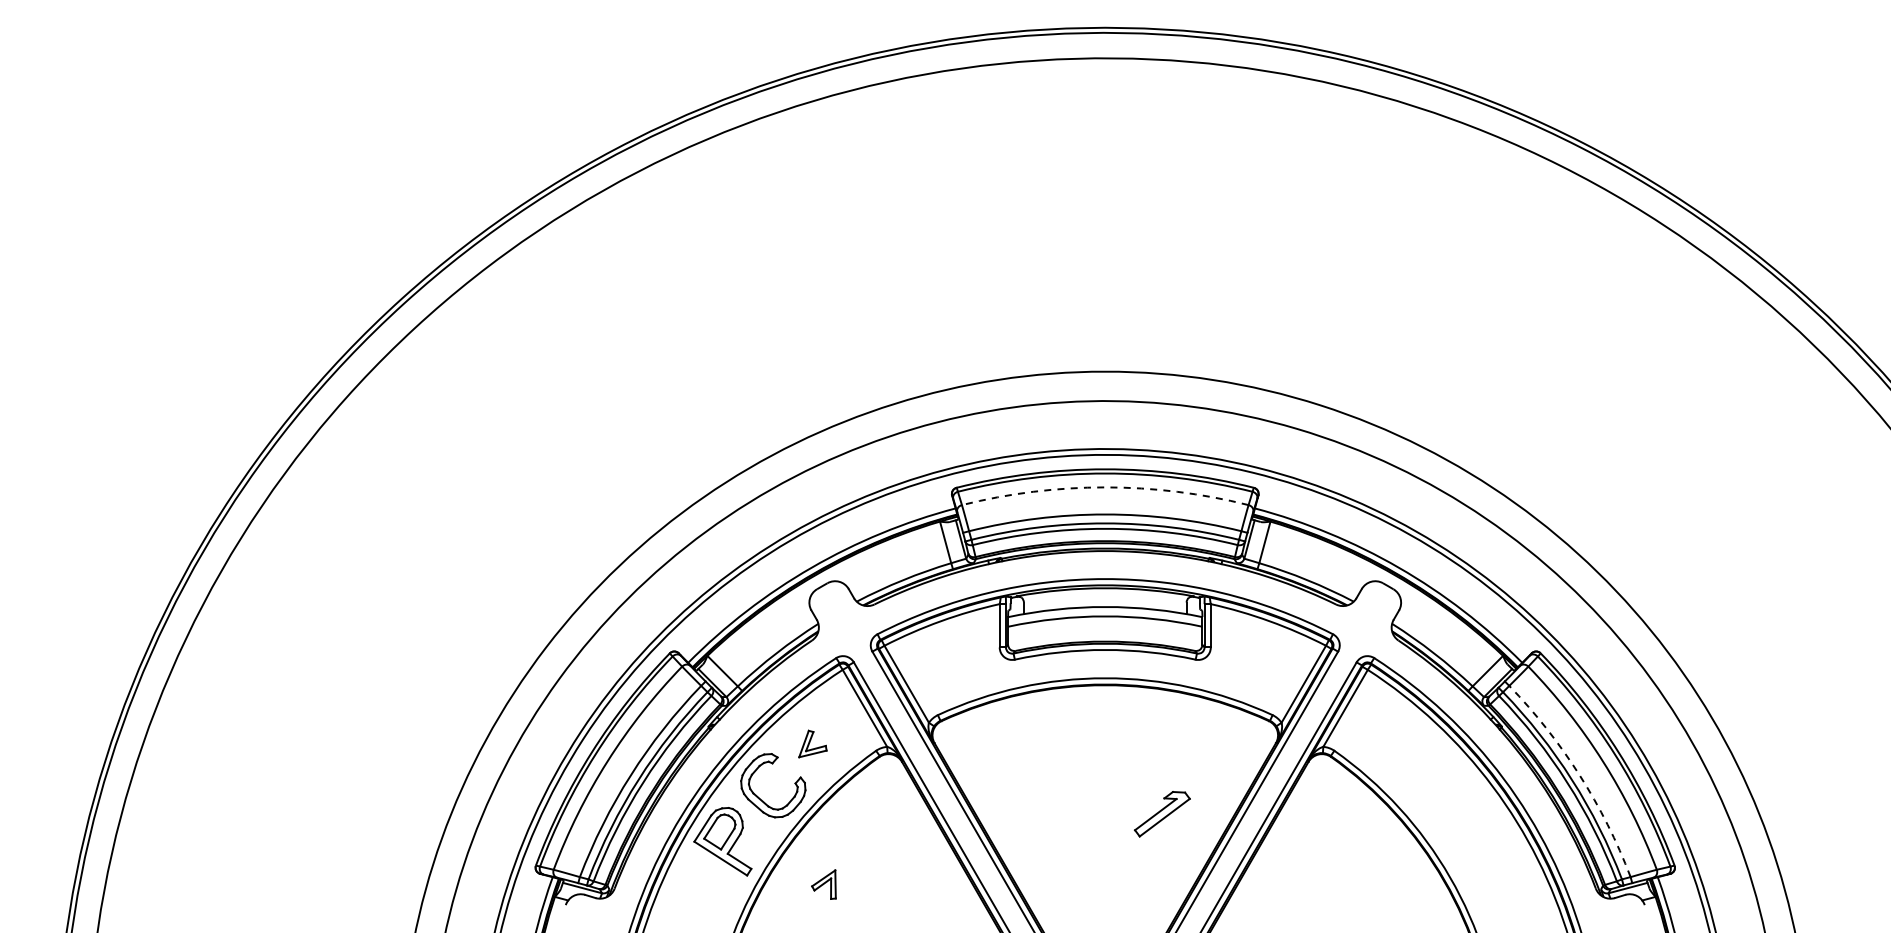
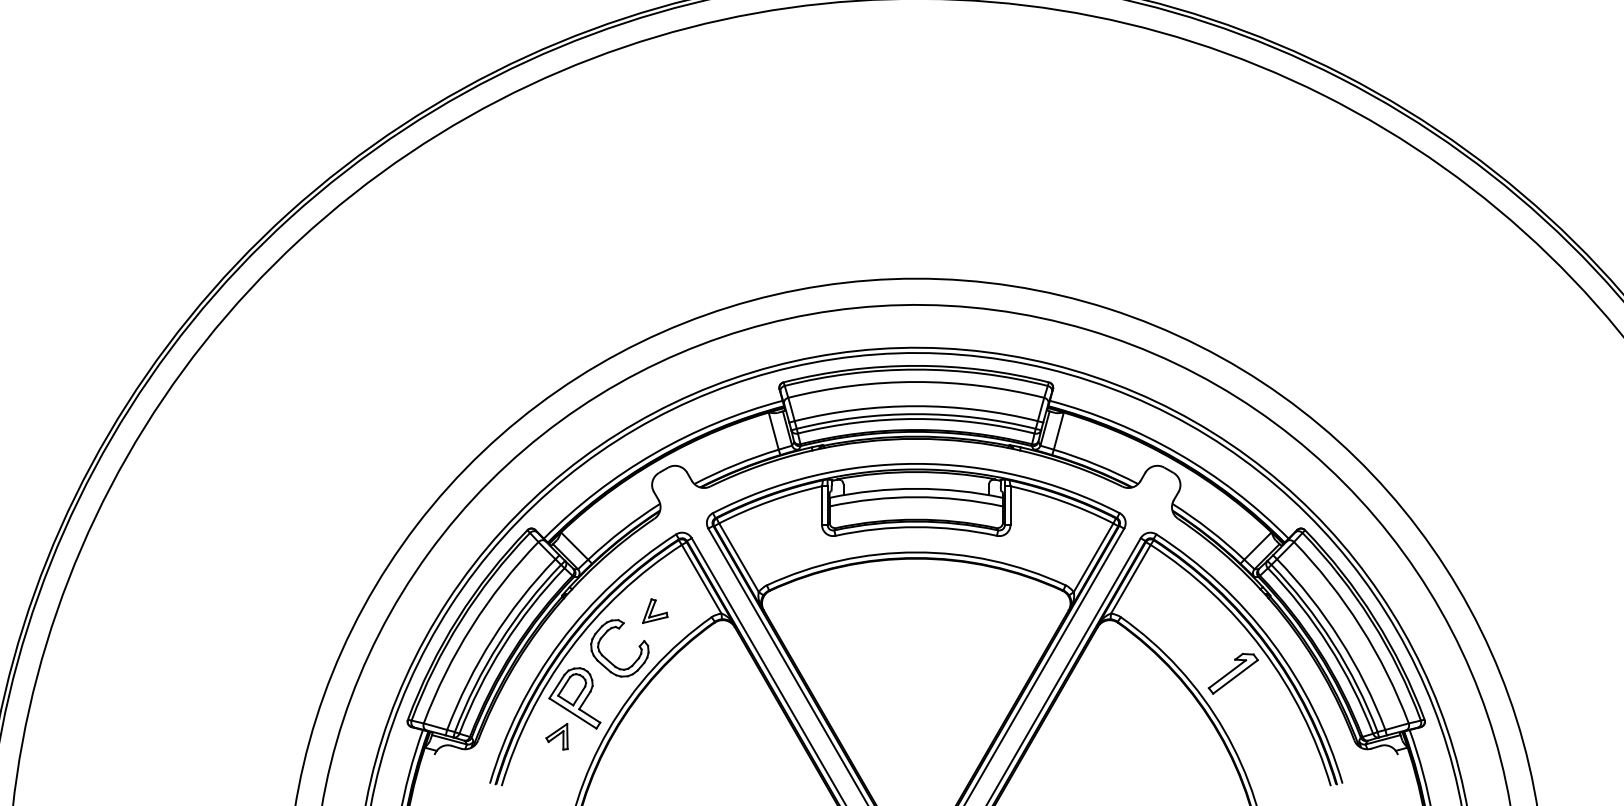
arc: (1105, 487) -> (916, 382), dashed -> solid
arc: (1579, 775) -> (1339, 639), dashed -> solid
part: (1161, 814) -> (1232, 674), moved
part: (823, 884) -> (556, 736), moved

